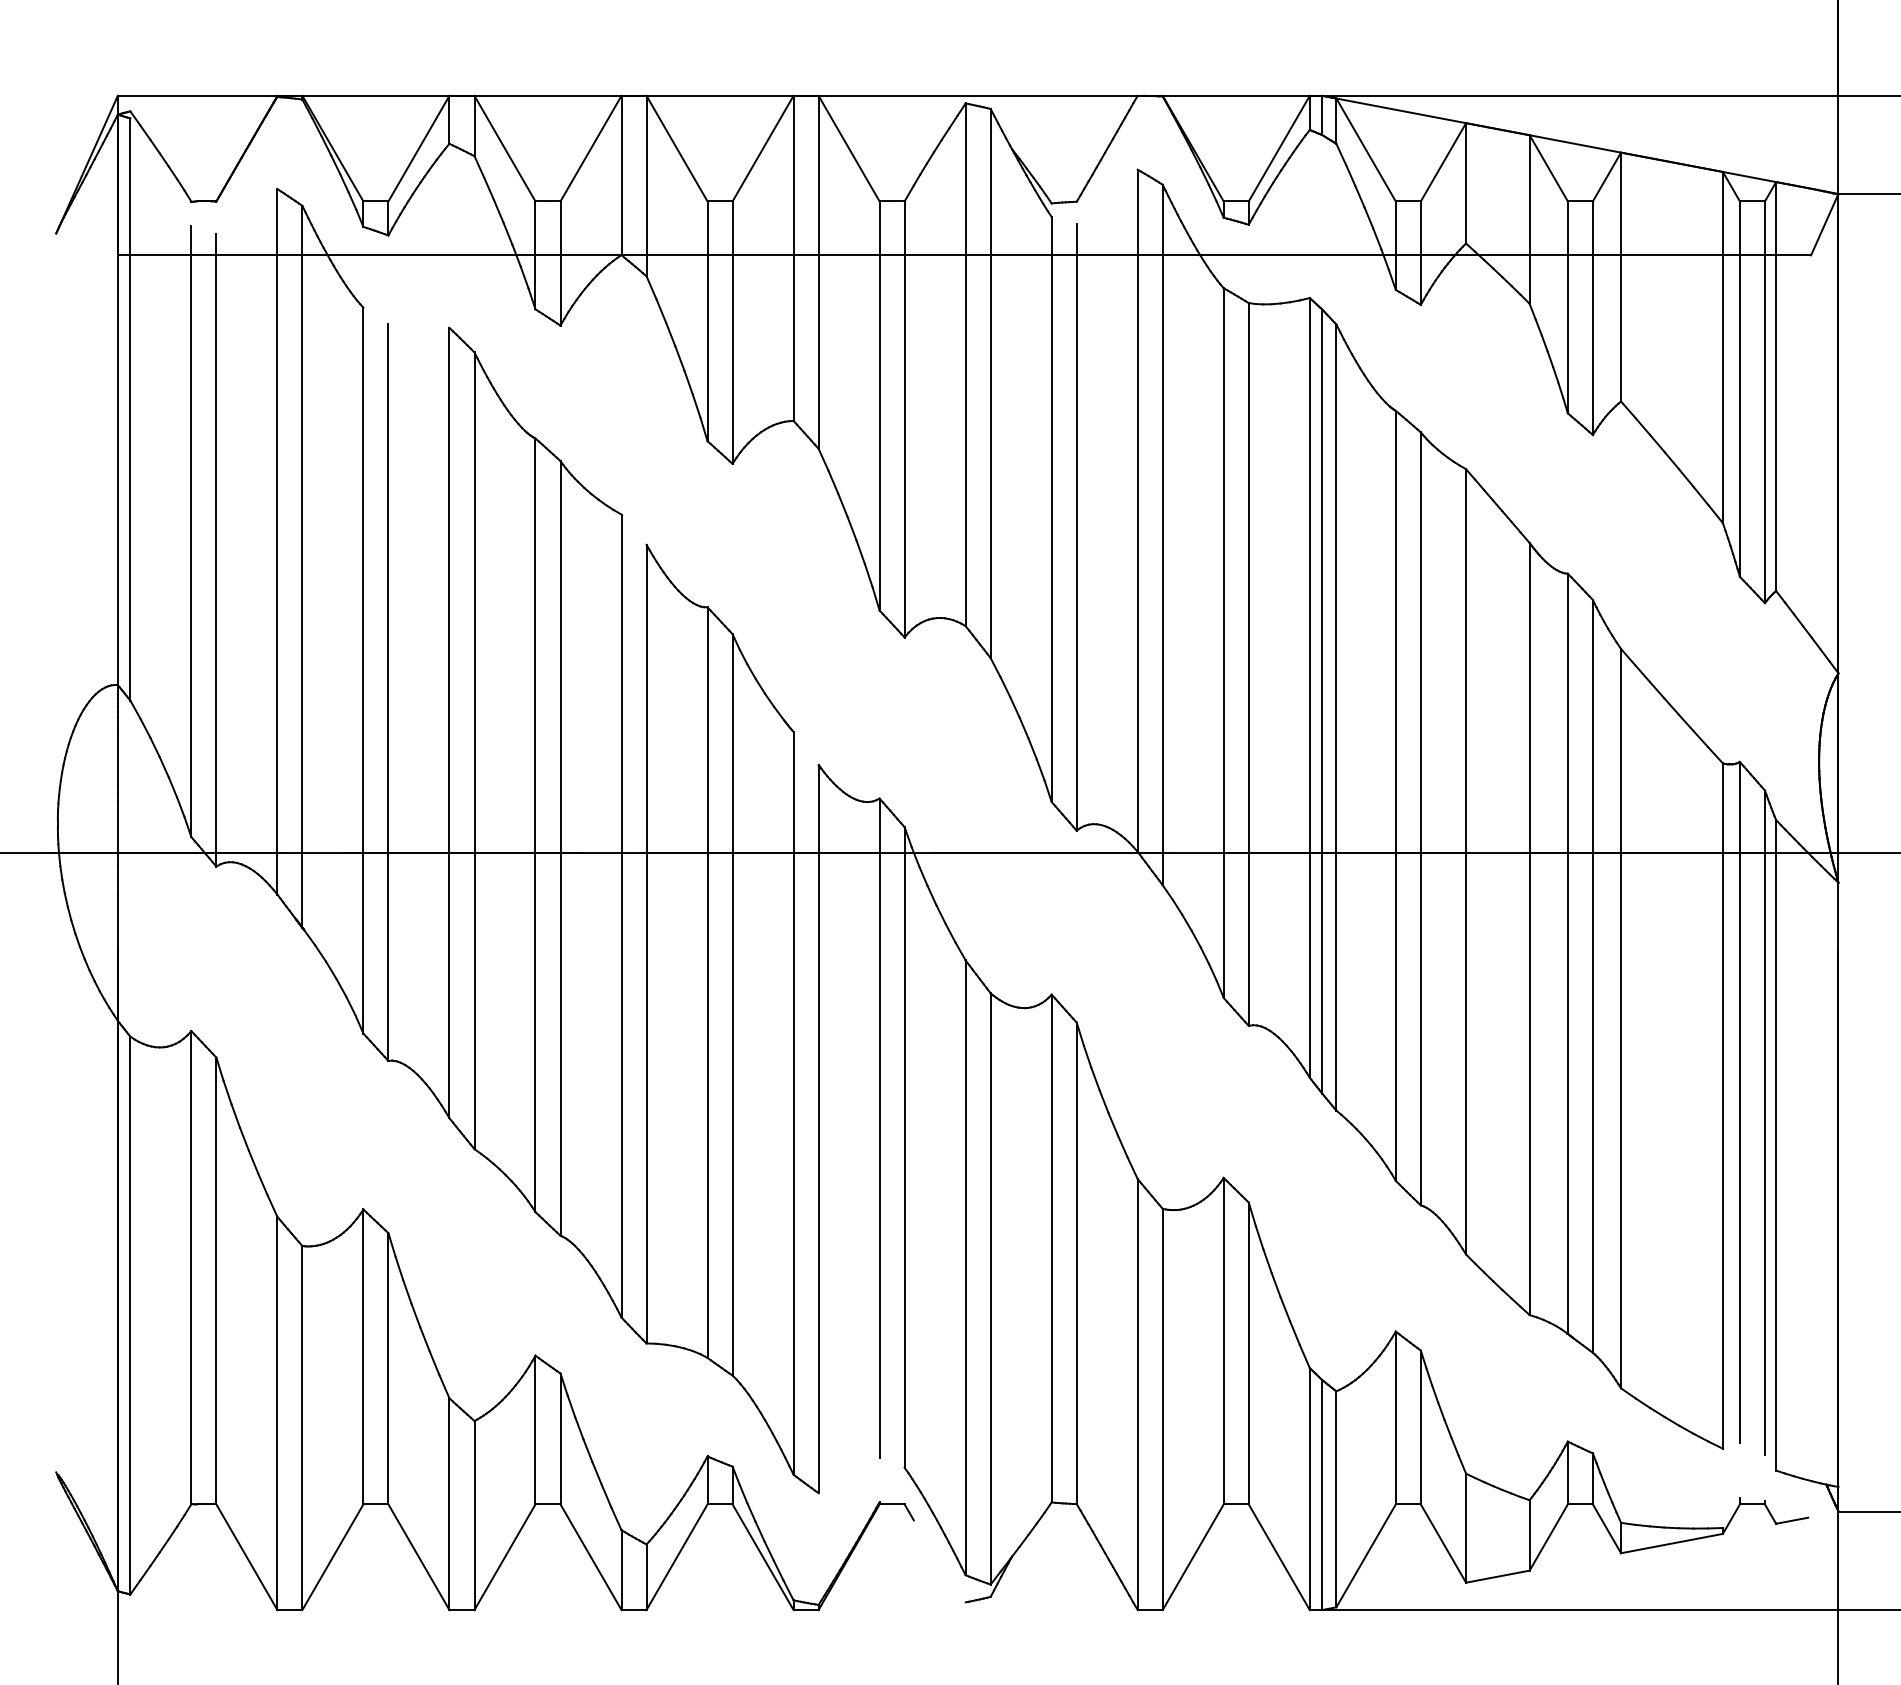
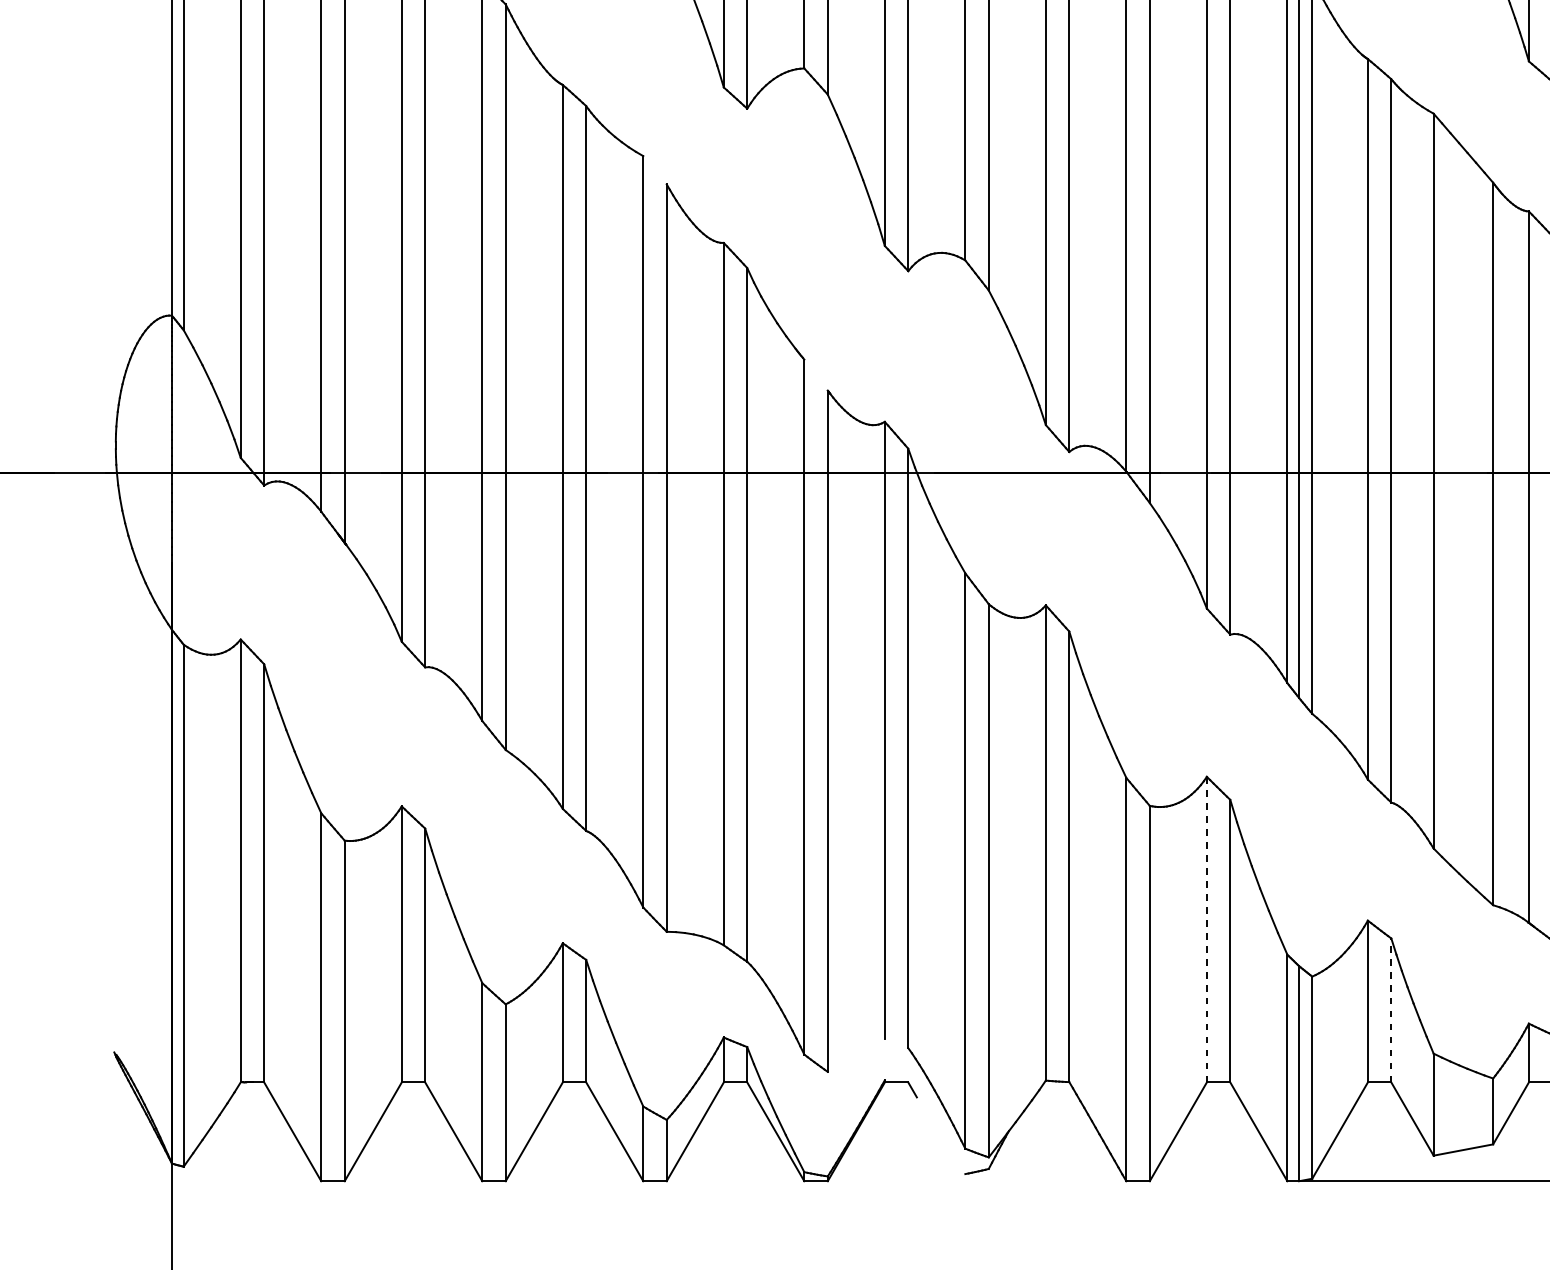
line: (1223, 1340) -> (1206, 929), solid -> dashed
line: (1420, 1427) -> (1391, 1010), solid -> dashed

